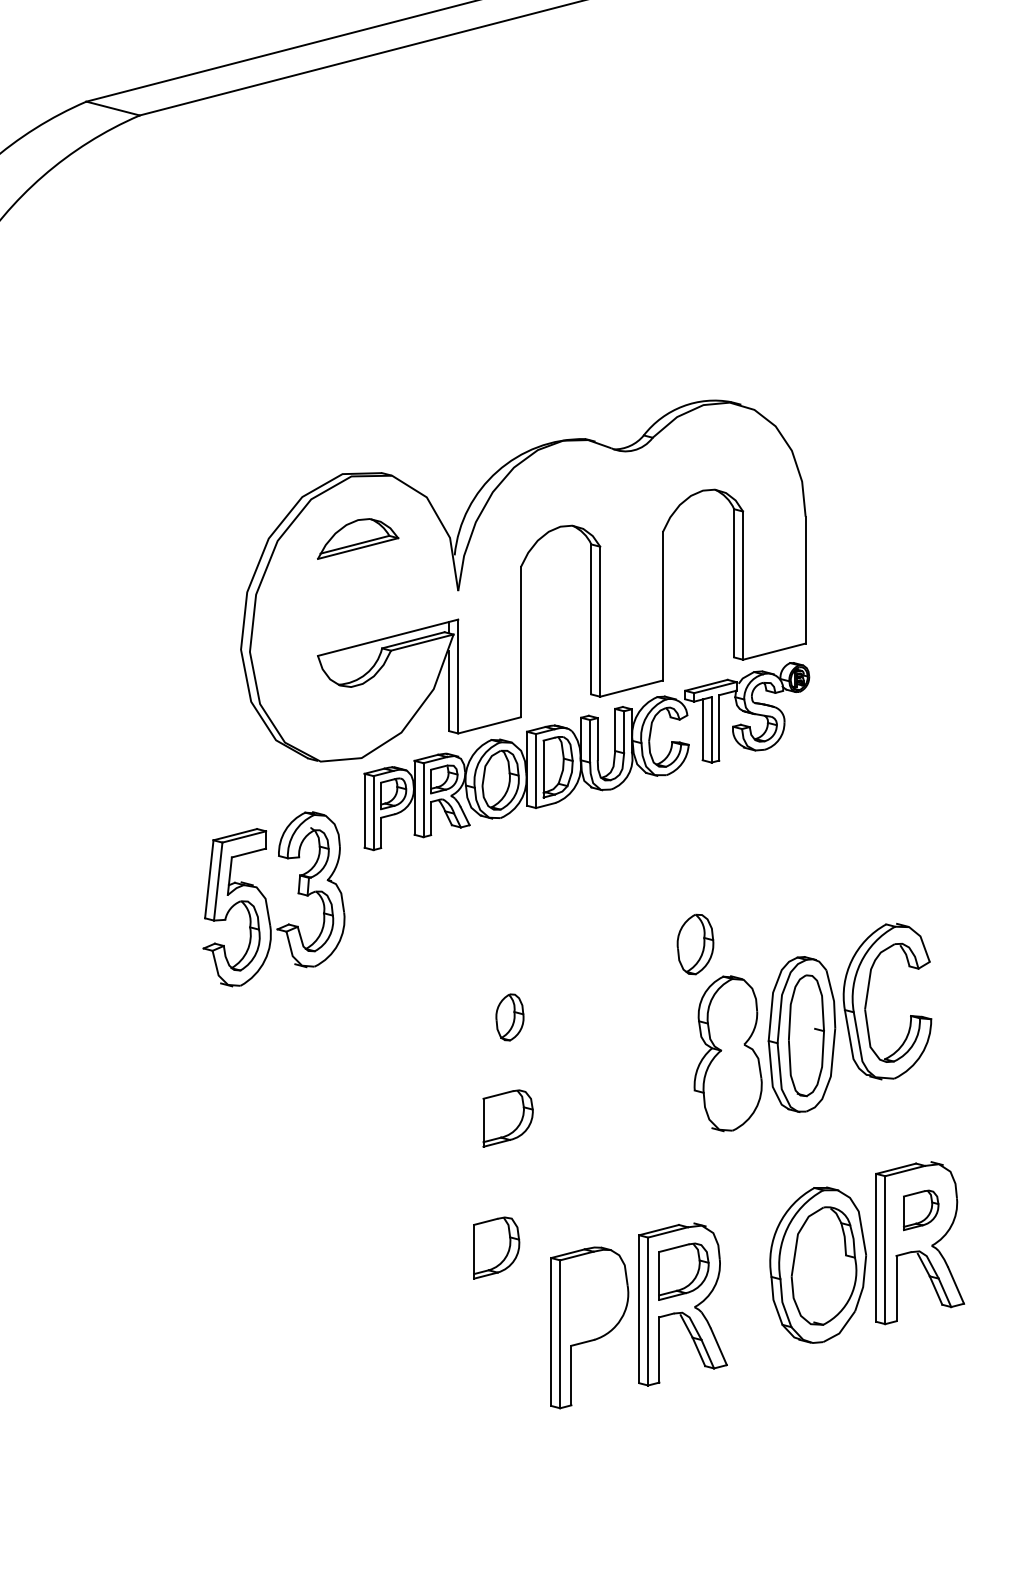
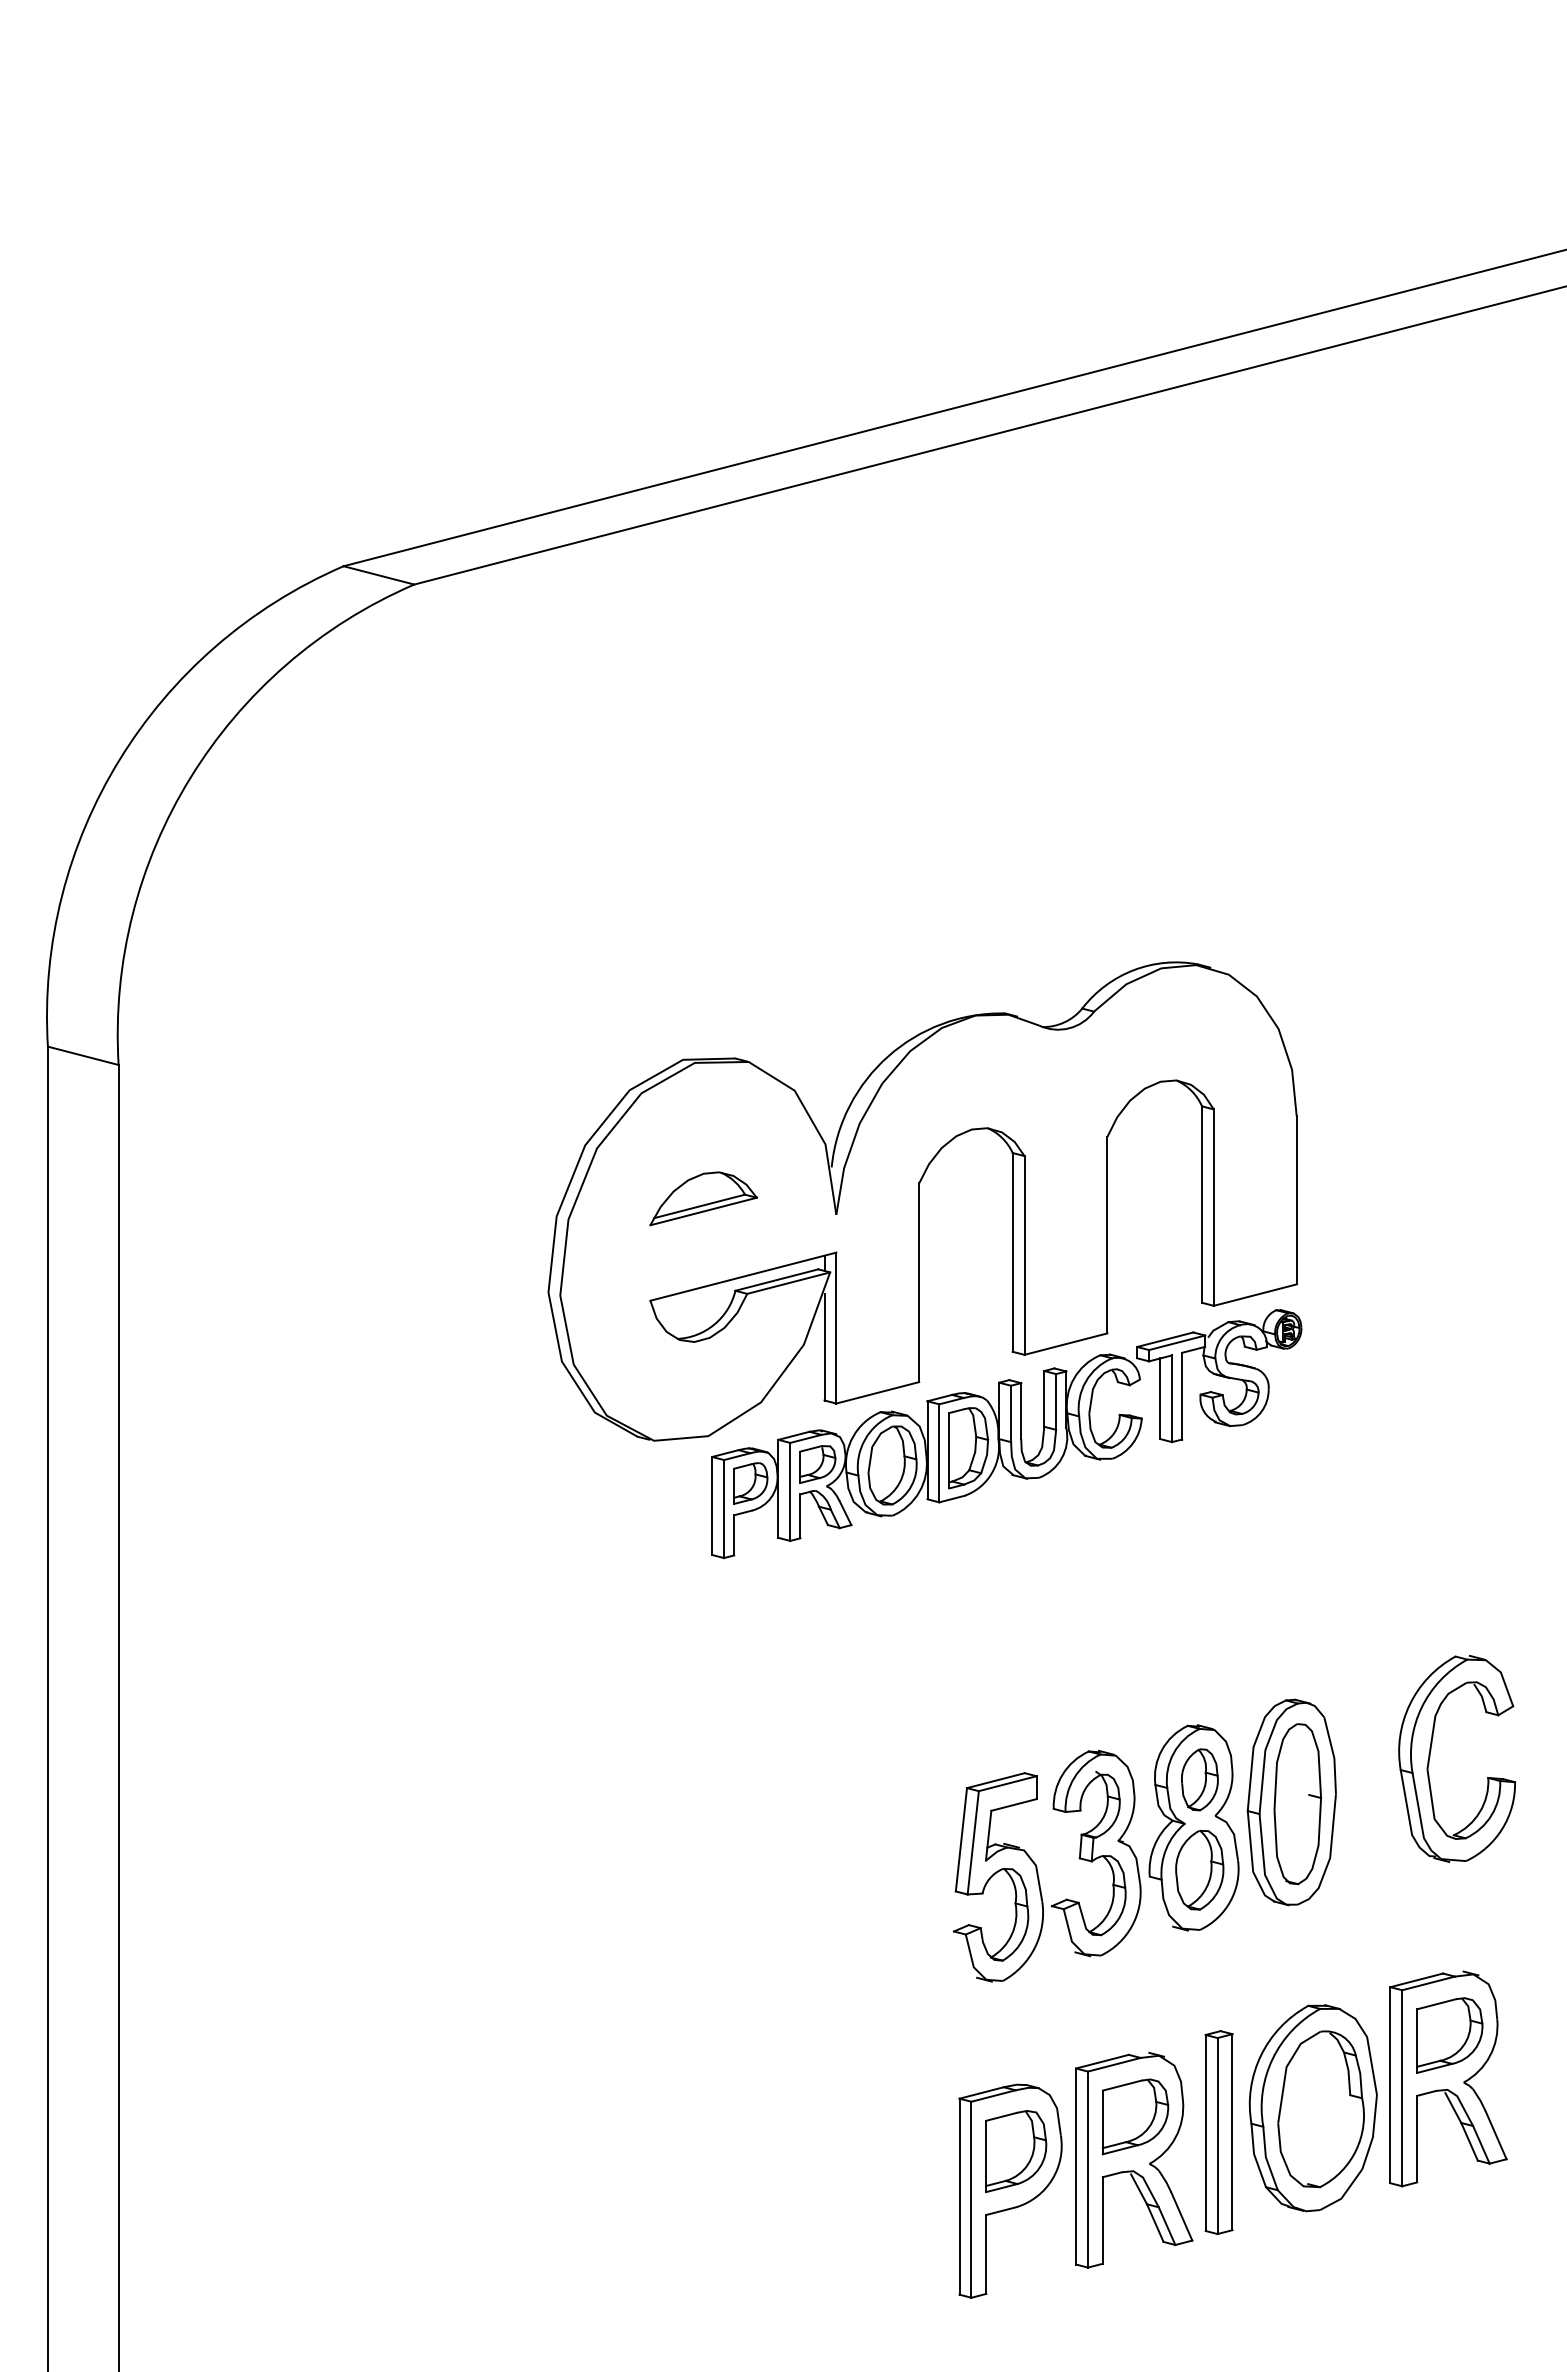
part: (358, 538) -> (703, 1198), moved
part: (266, 899) -> (1037, 1866), moved
part: (695, 943) -> (1199, 1869), moved
part: (867, 1000) -> (1430, 1757), moved
part: (509, 1017) -> (1199, 1779), moved
part: (508, 1118) -> (902, 1913), removed
part: (920, 1210) -> (1449, 2035), size x1.43
part: (496, 1248) -> (1016, 2151), moved
part: (746, 1283) -> (1218, 2132), added

